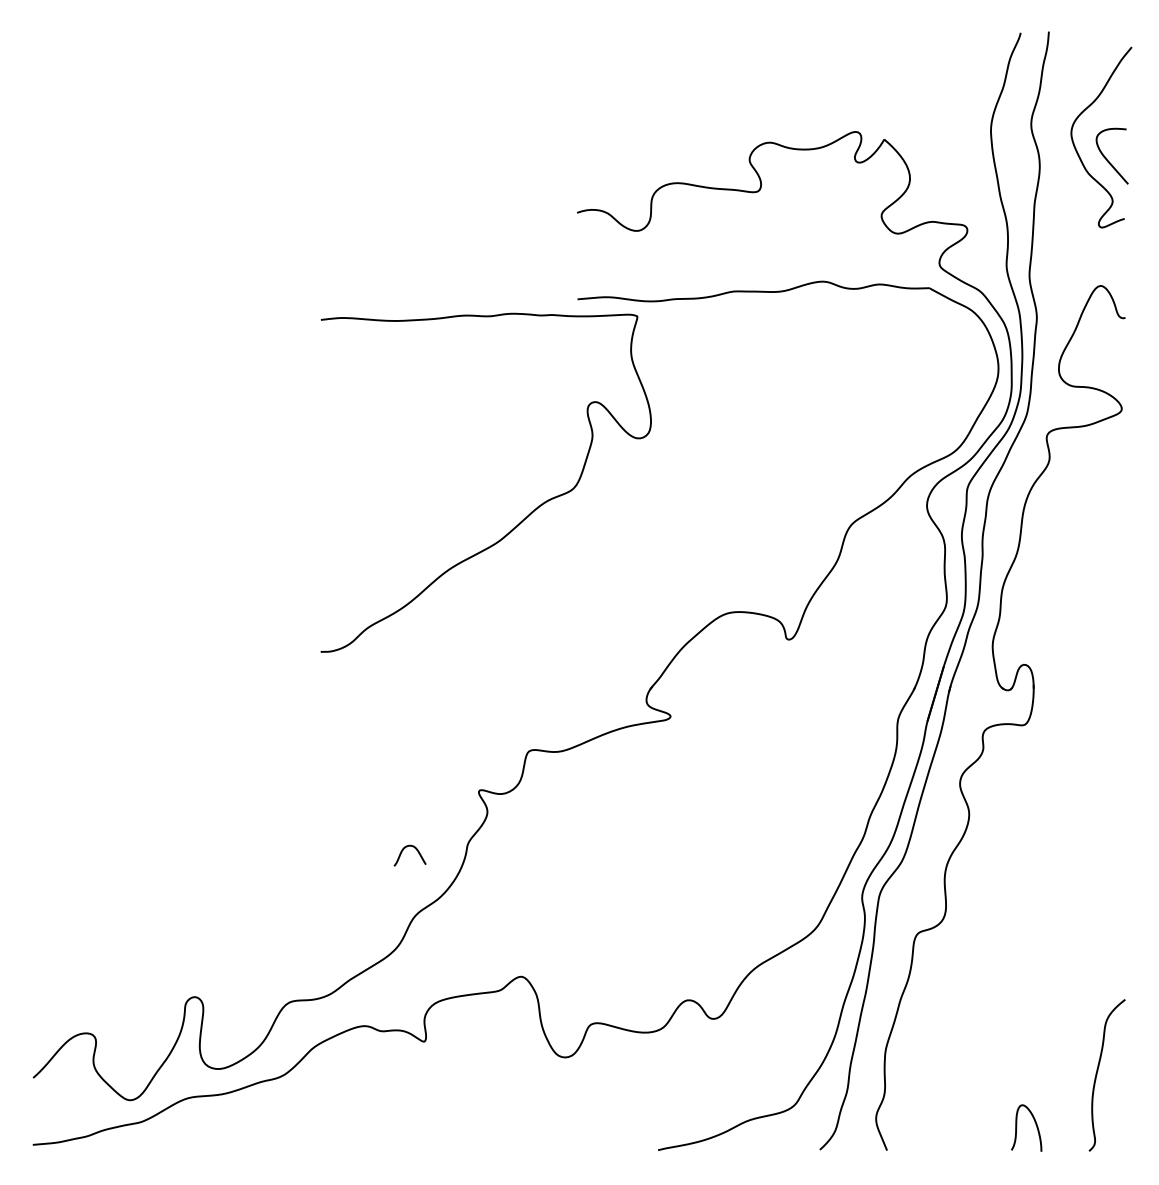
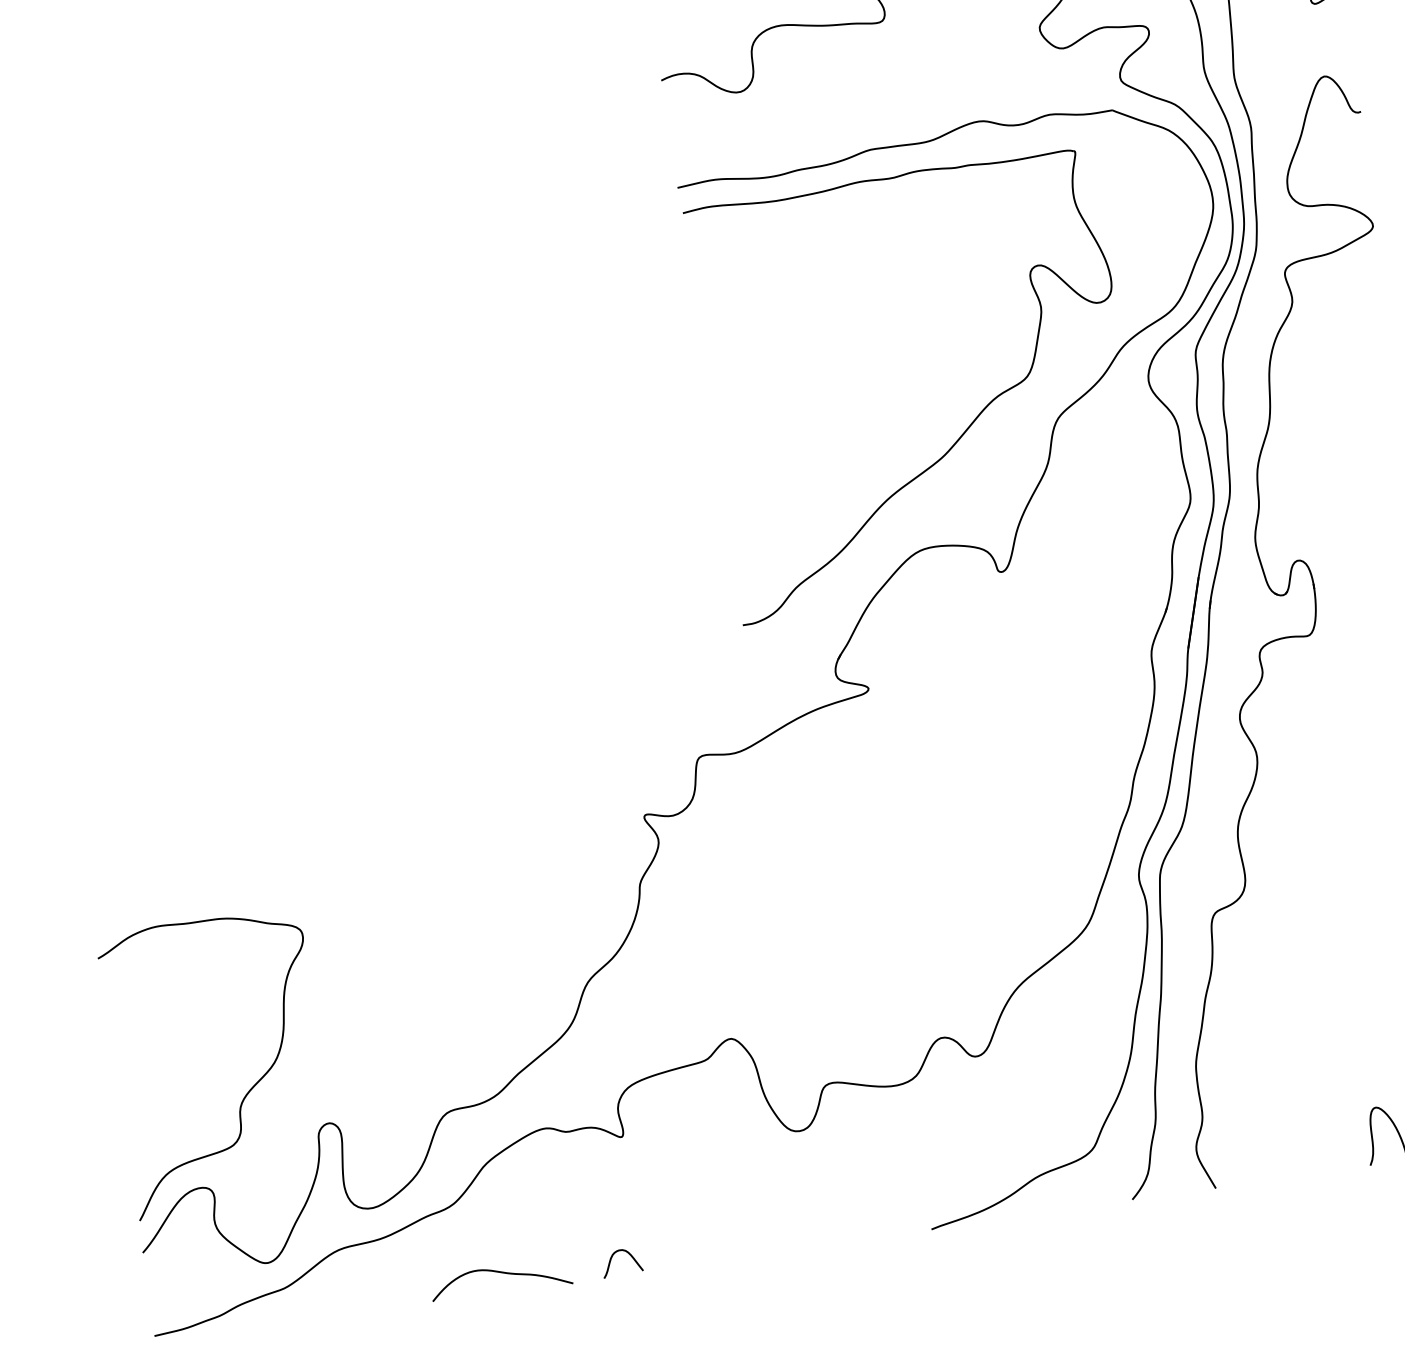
part: (522, 519) -> (969, 424), moved
curve: (402, 852) -> (612, 1259), moved
curve: (135, 961) -> (248, 1089), added
curve: (313, 1135) -> (501, 1273), added

